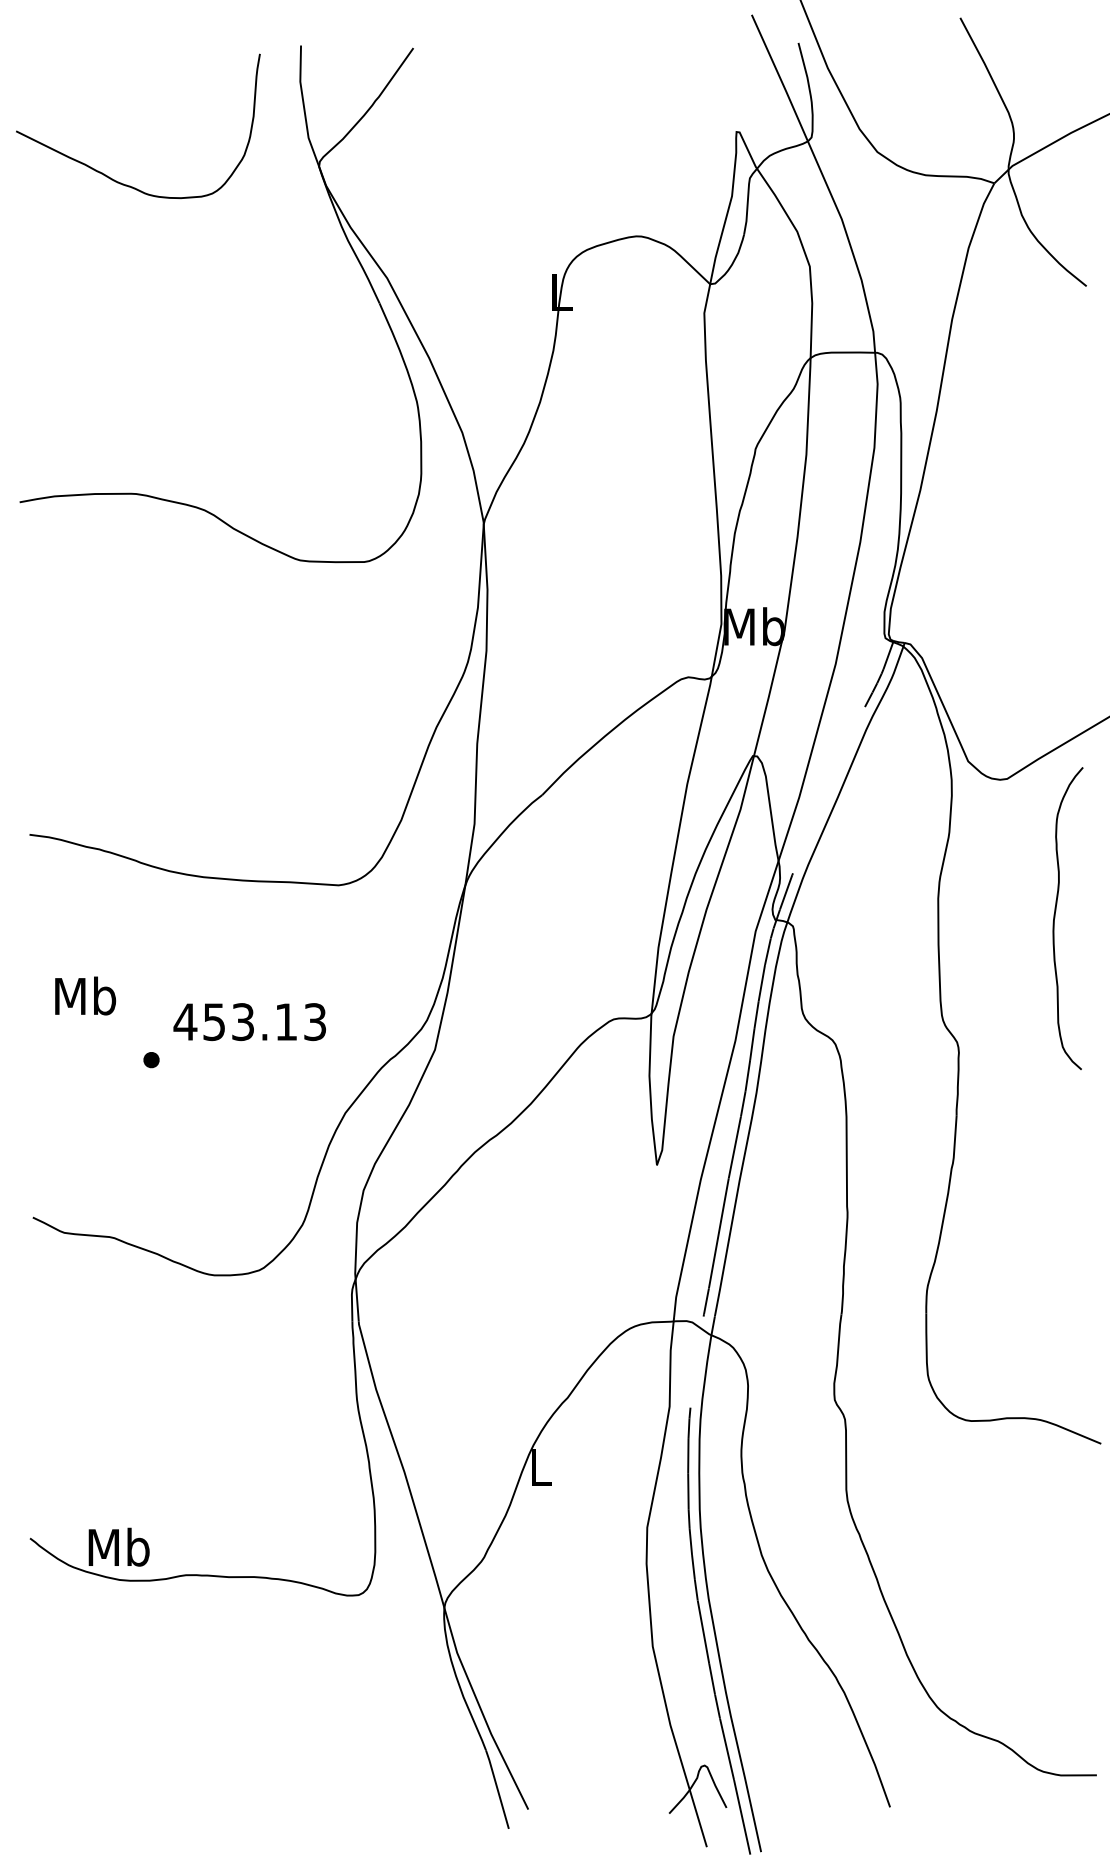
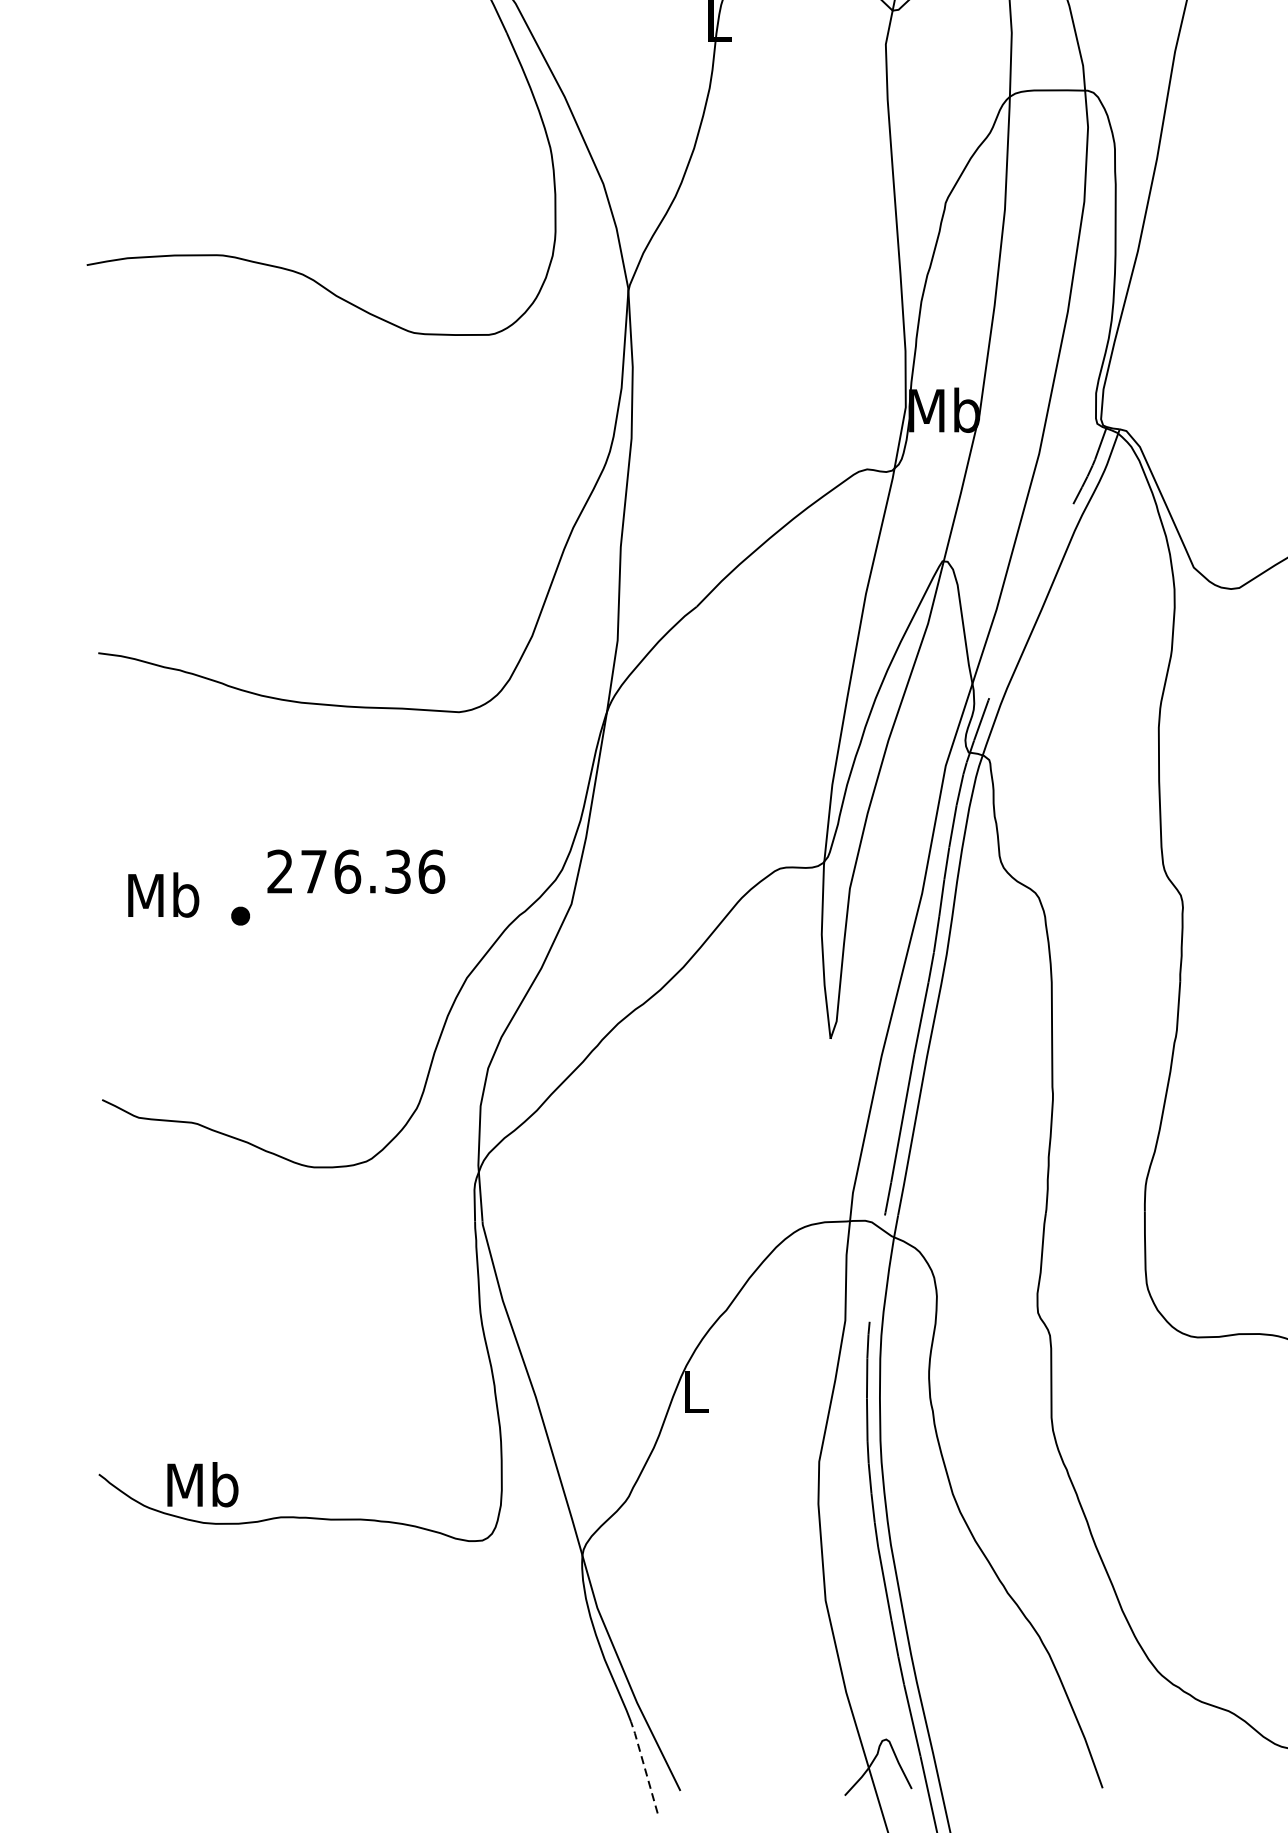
text: (85, 995) -> (163, 894), moved
text: (249, 1022) -> (354, 872), 453.13 -> 276.36
line: (497, 1788) -> (644, 1766), solid -> dashed

